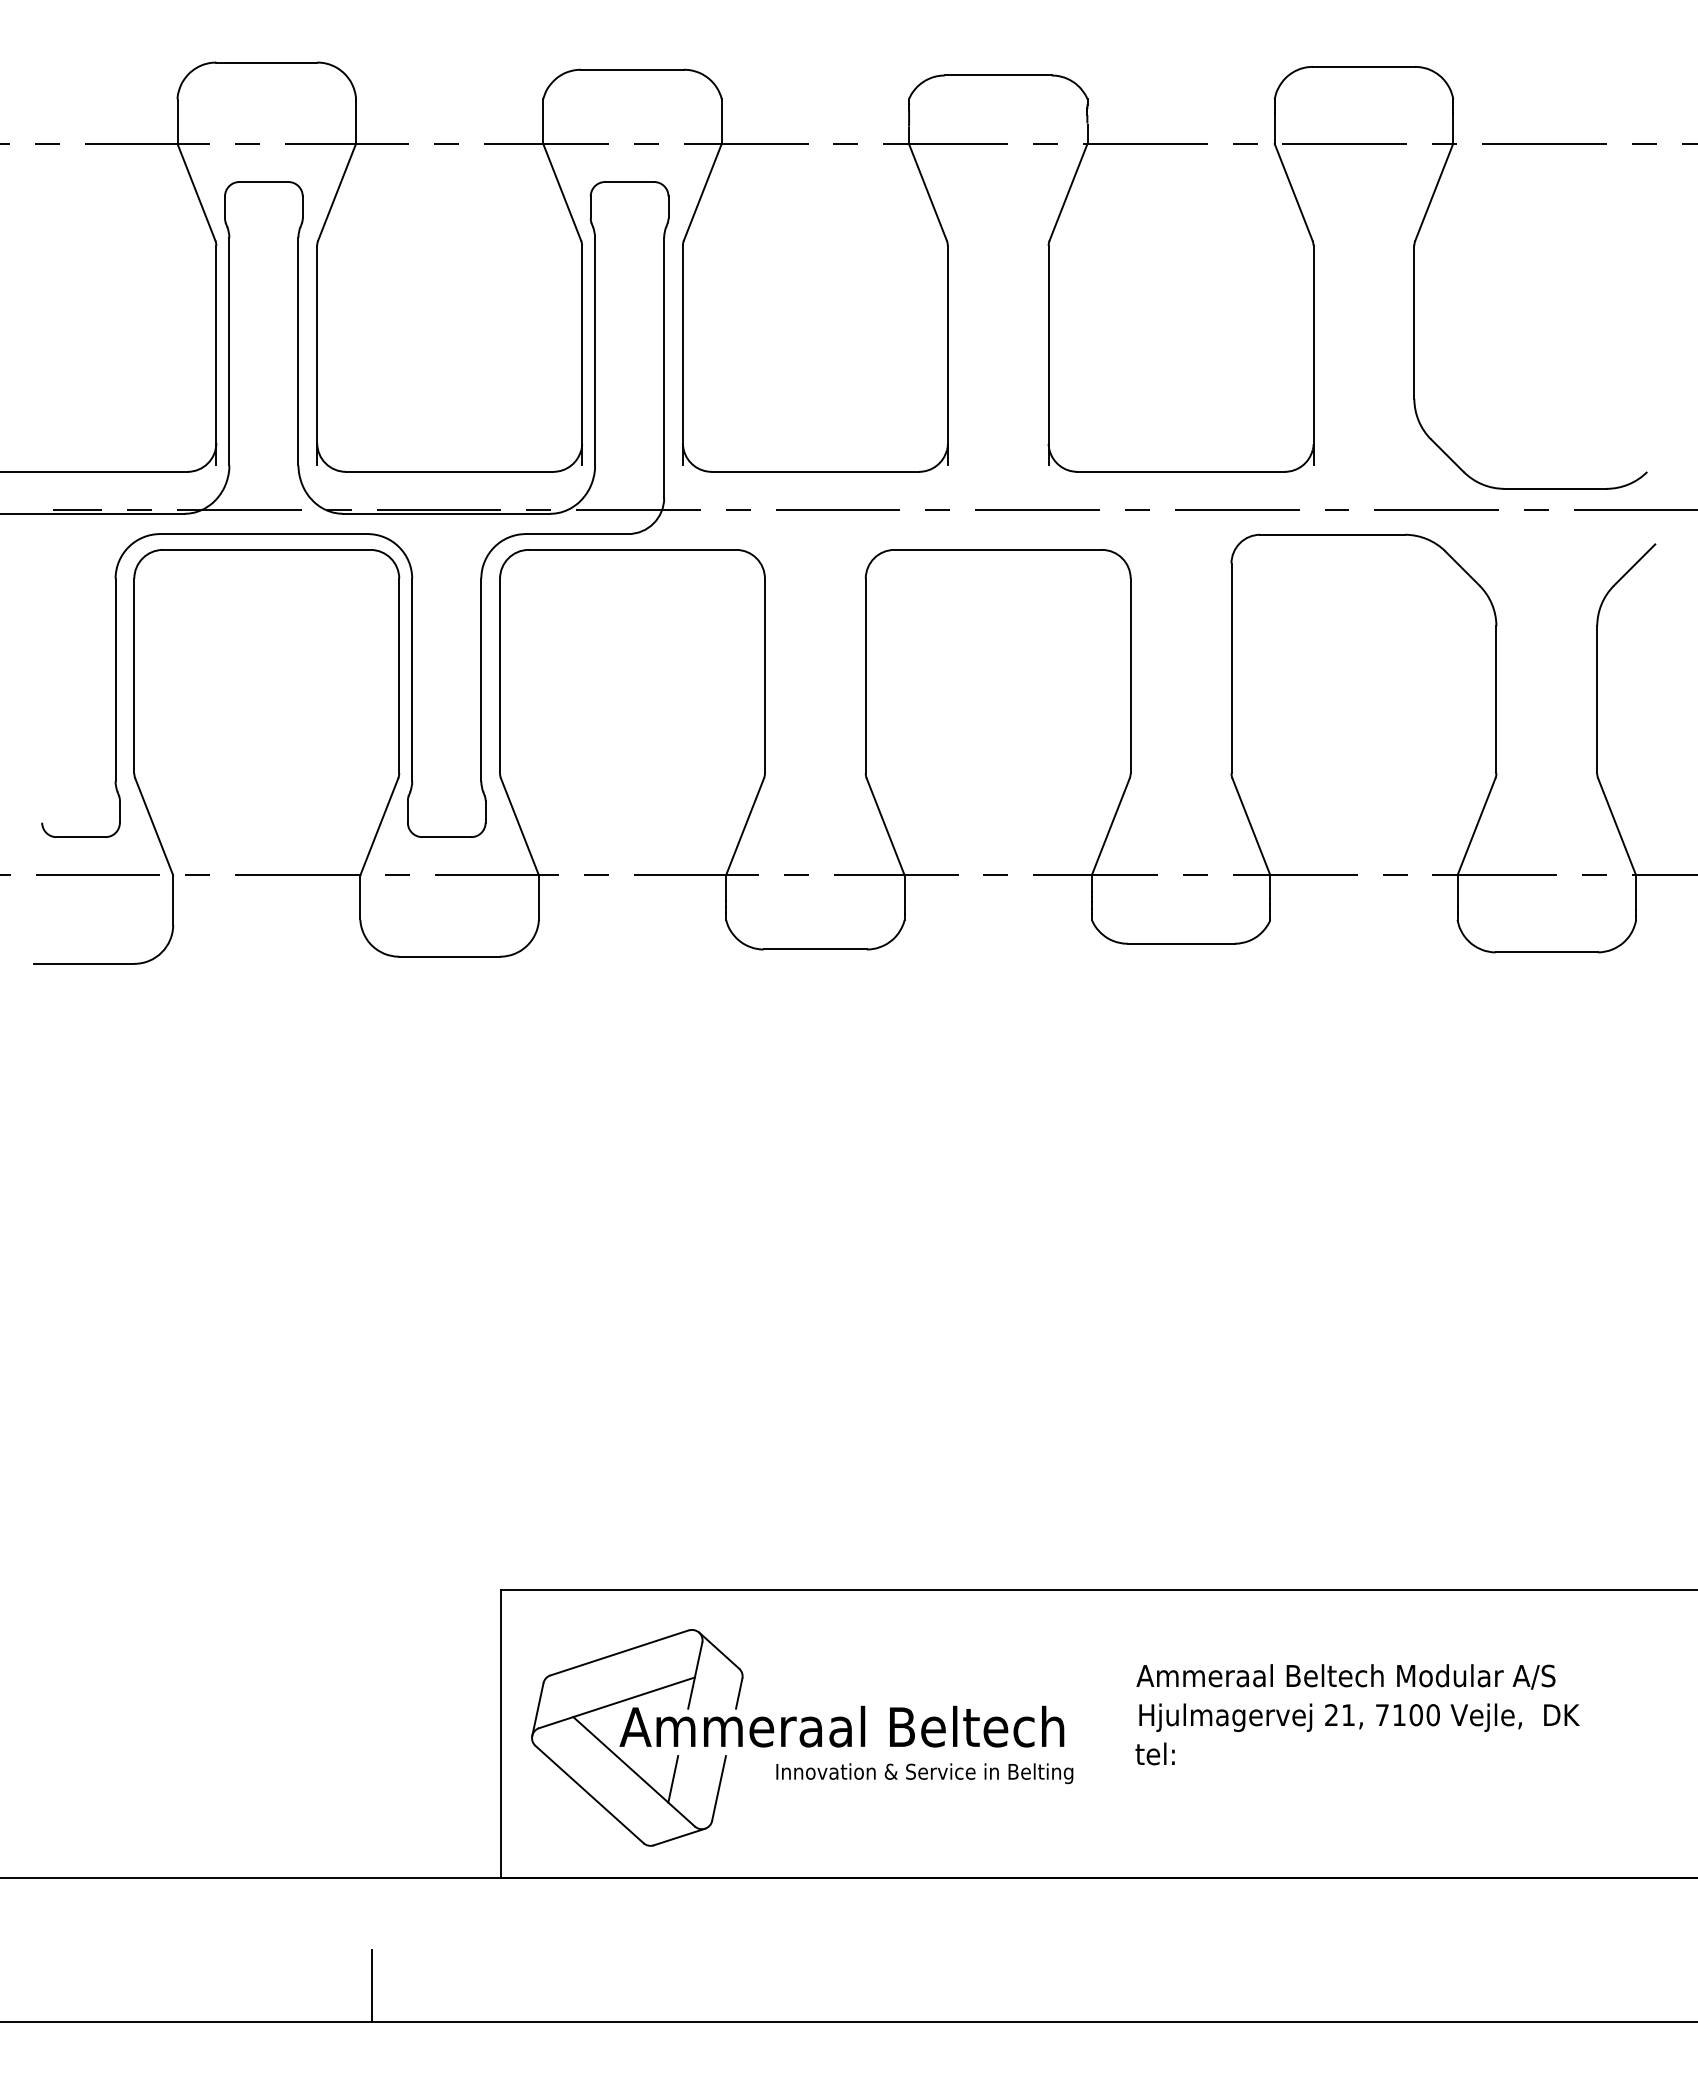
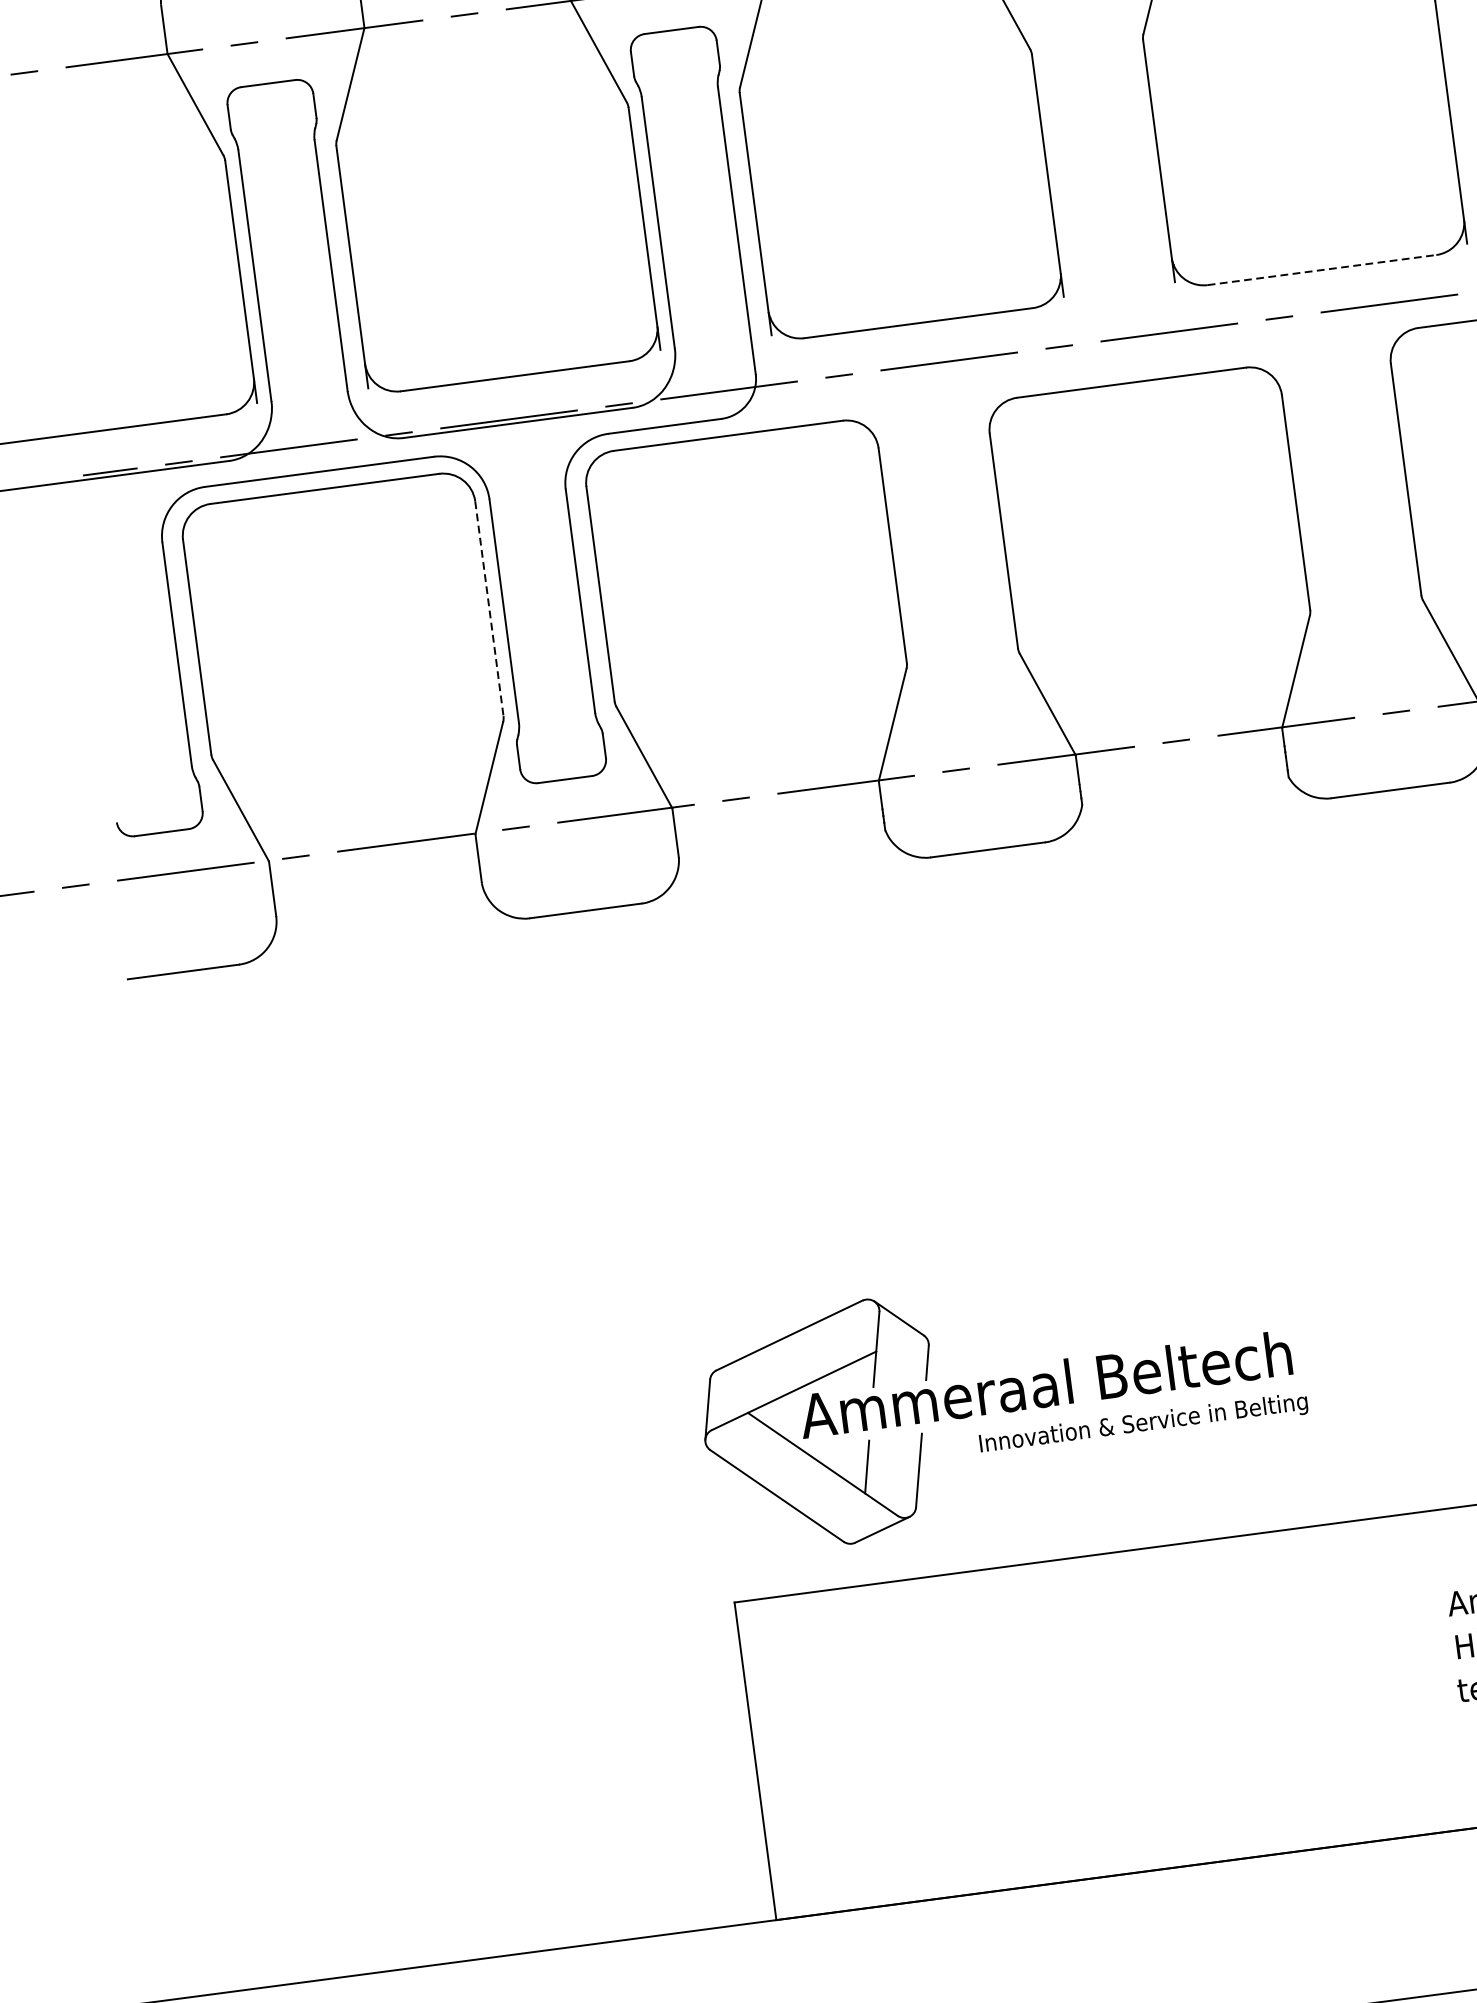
line: (1181, 471) -> (1322, 269), solid -> dashed
line: (399, 676) -> (489, 609), solid -> dashed
part: (802, 1737) -> (1003, 1402), moved

